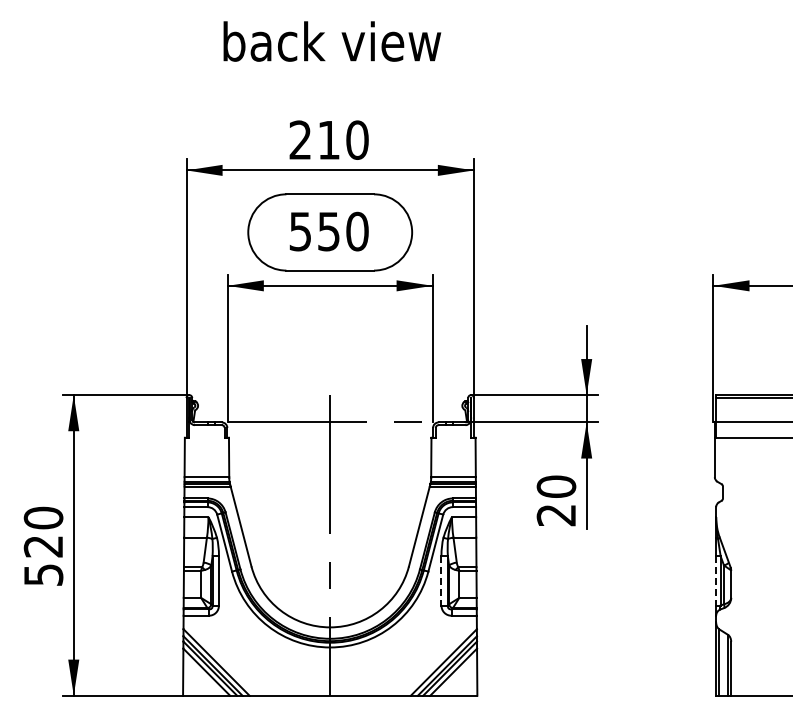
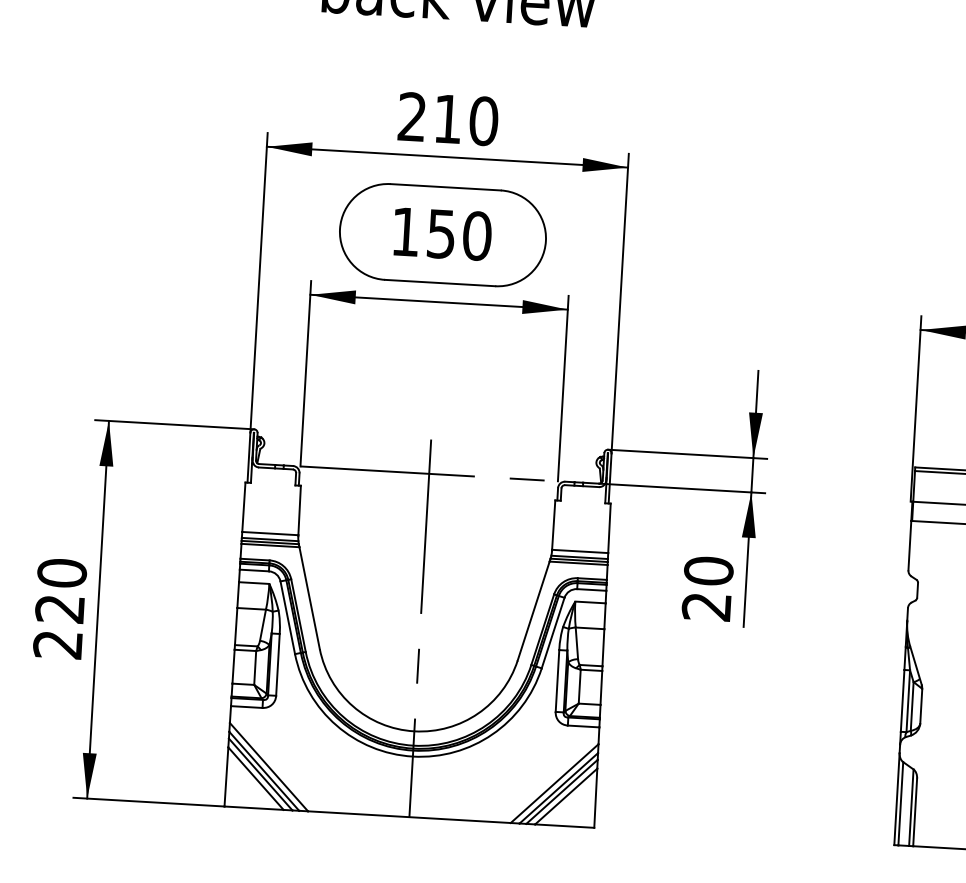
text: (299, 231) -> (404, 231), 550 -> 150
text: (43, 574) -> (57, 644), 520 -> 220
line: (441, 580) -> (557, 680), dashed -> solid
line: (716, 580) -> (903, 700), dashed -> solid

